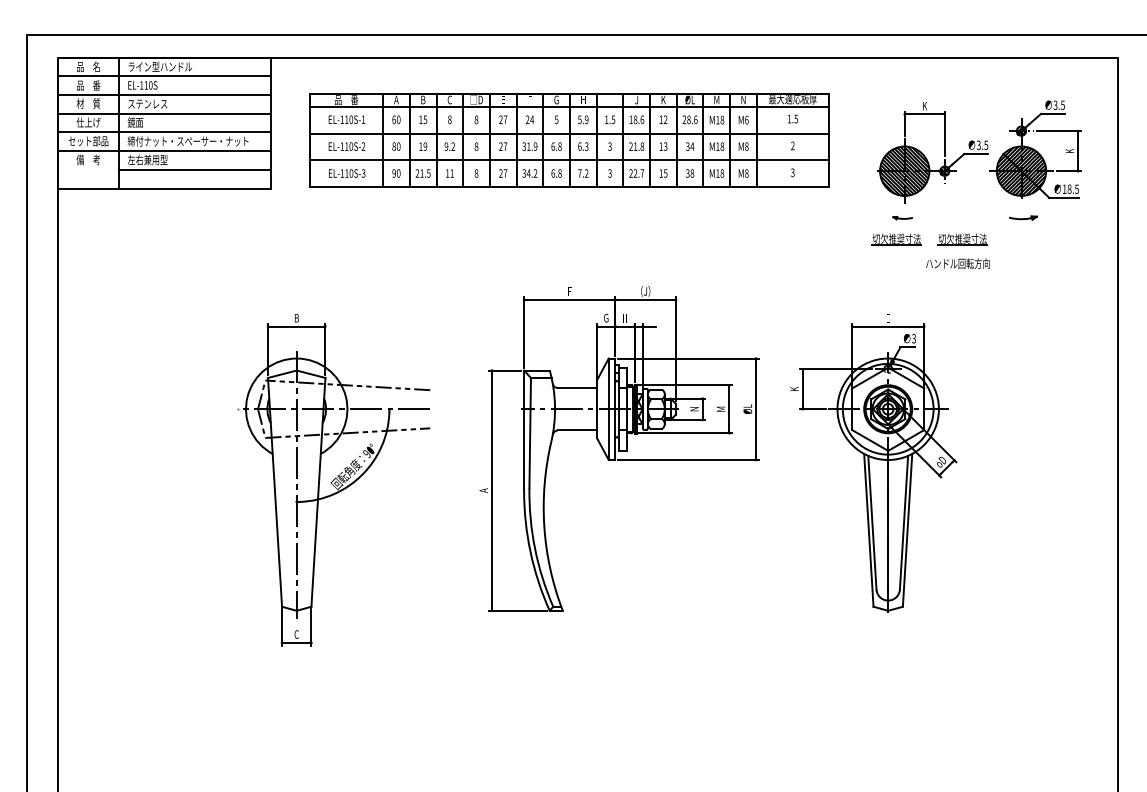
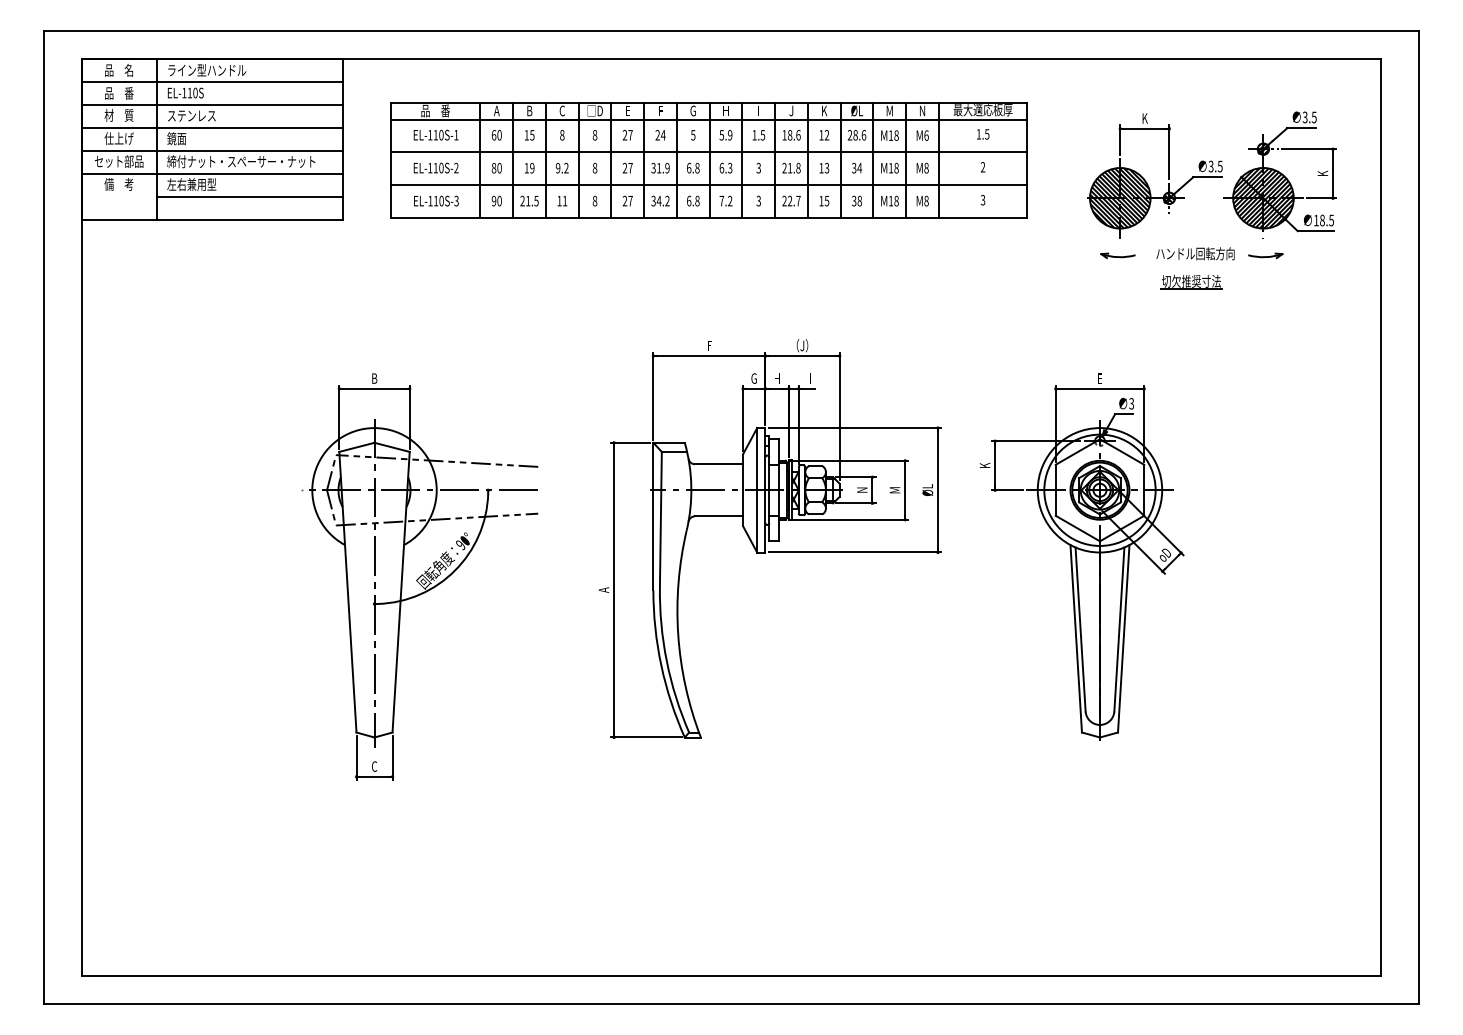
part: (902, 217) -> (1117, 255), size x1.43
part: (896, 239) -> (1110, 281), removed
text: (957, 263) -> (1195, 253), moved

